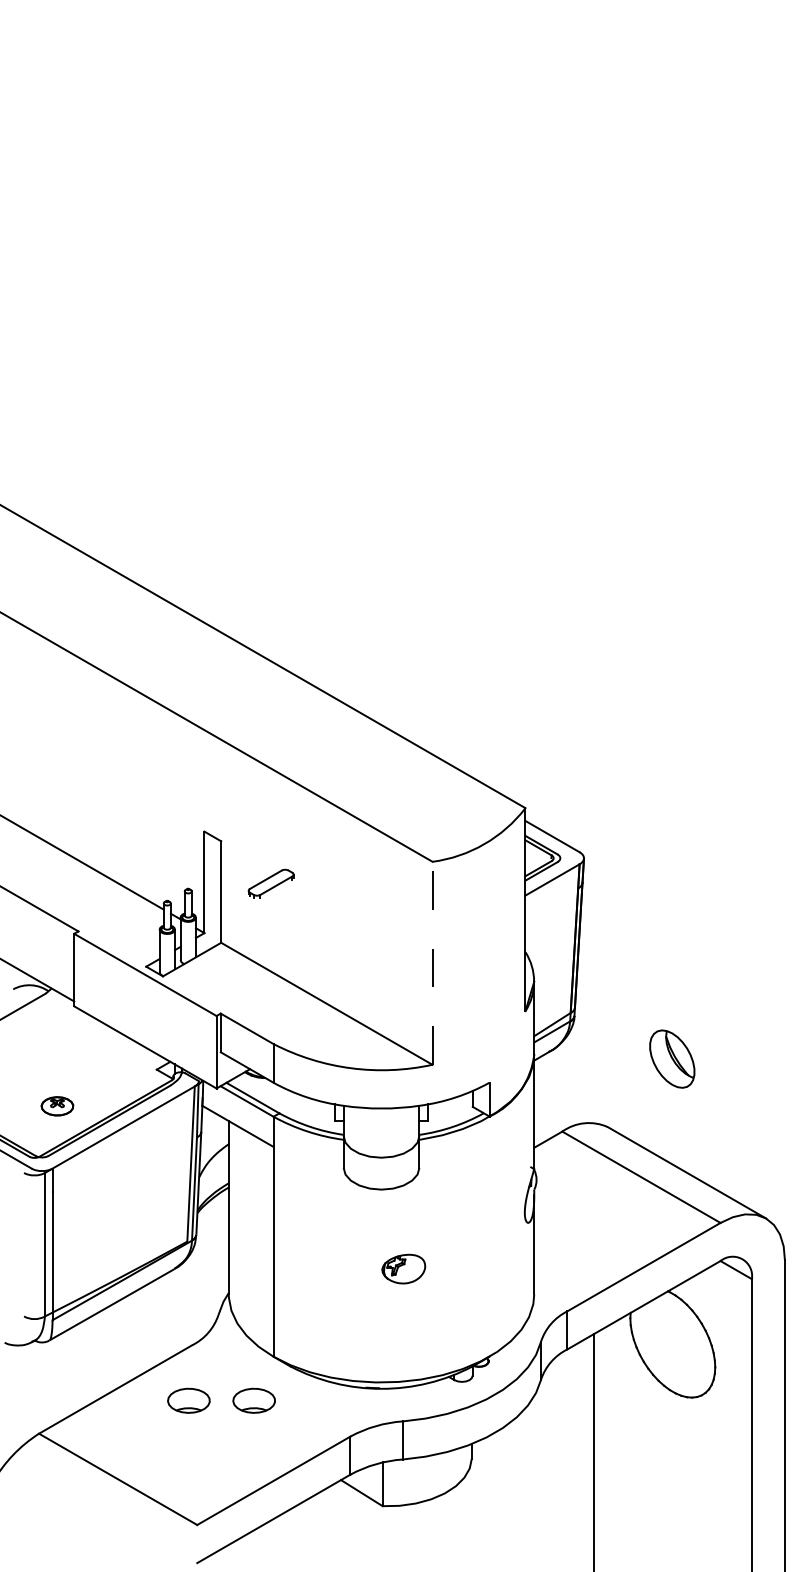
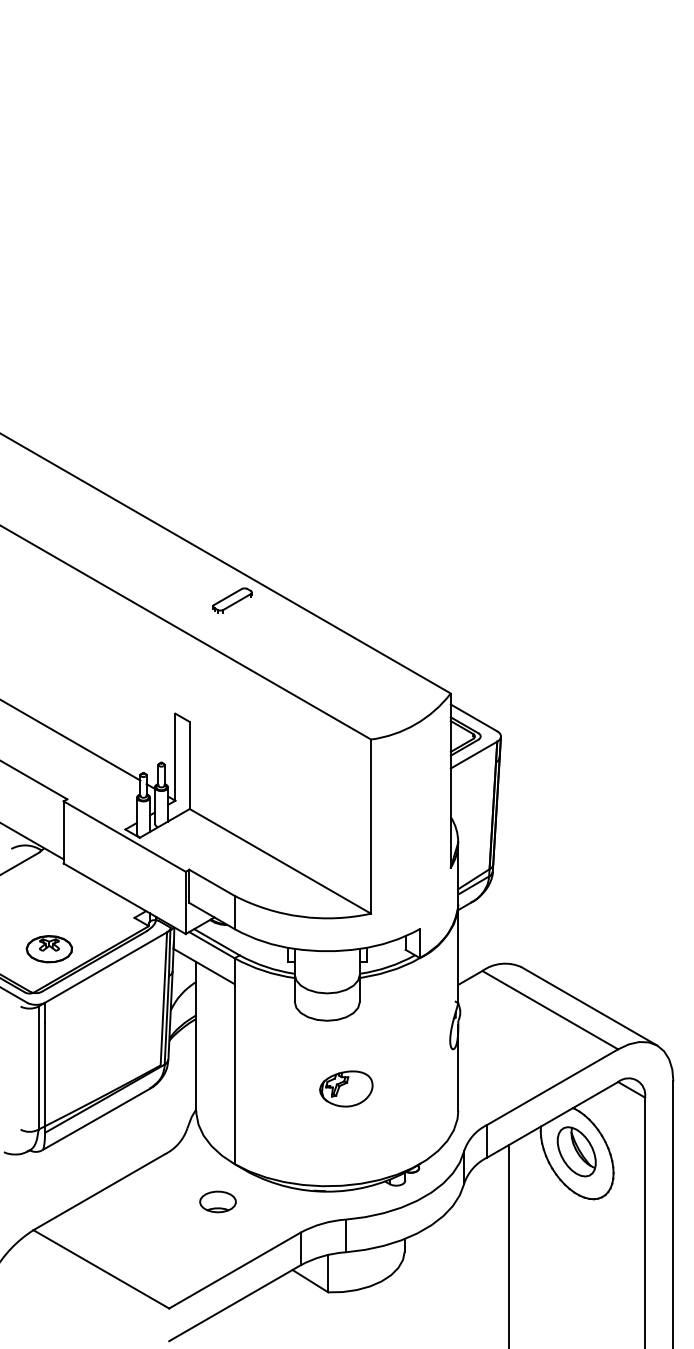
part: (271, 883) -> (232, 600), moved
line: (433, 963) -> (371, 826), dashed -> solid
part: (672, 1058) -> (576, 1151), moved
part: (56, 1106) -> (48, 949), size x1.67
part: (403, 1268) -> (346, 1088), size x1.43
part: (188, 1400) -> (161, 1201), removed

